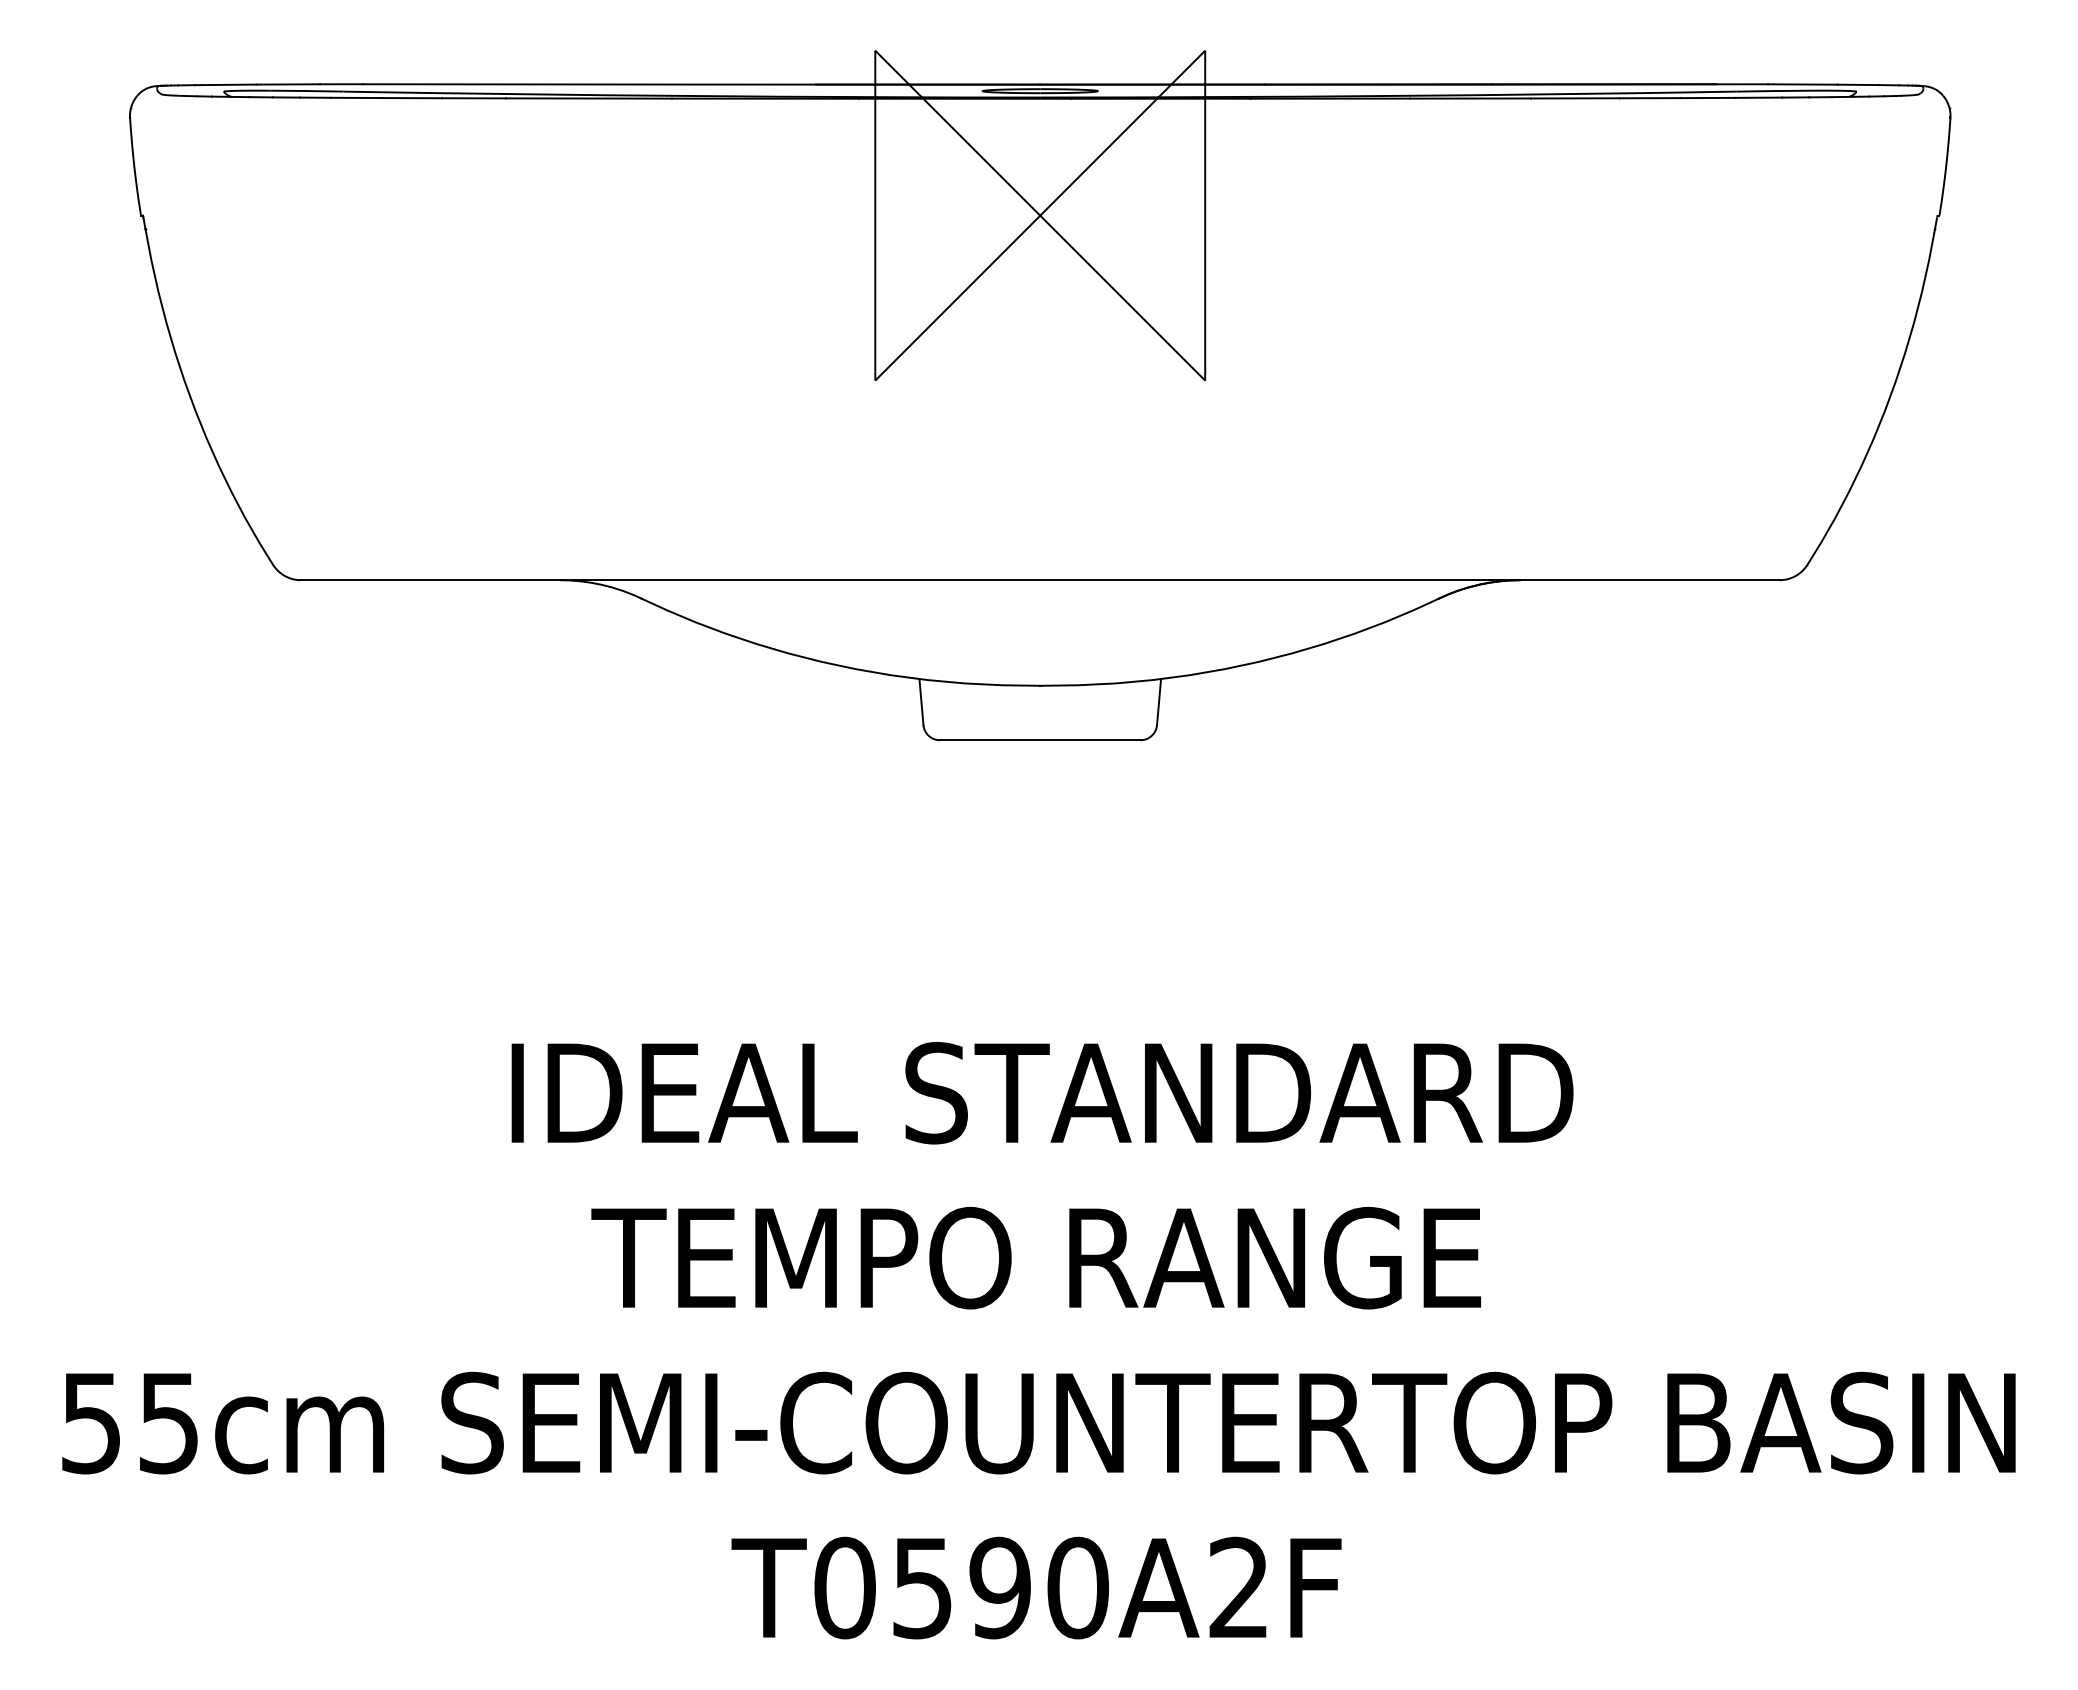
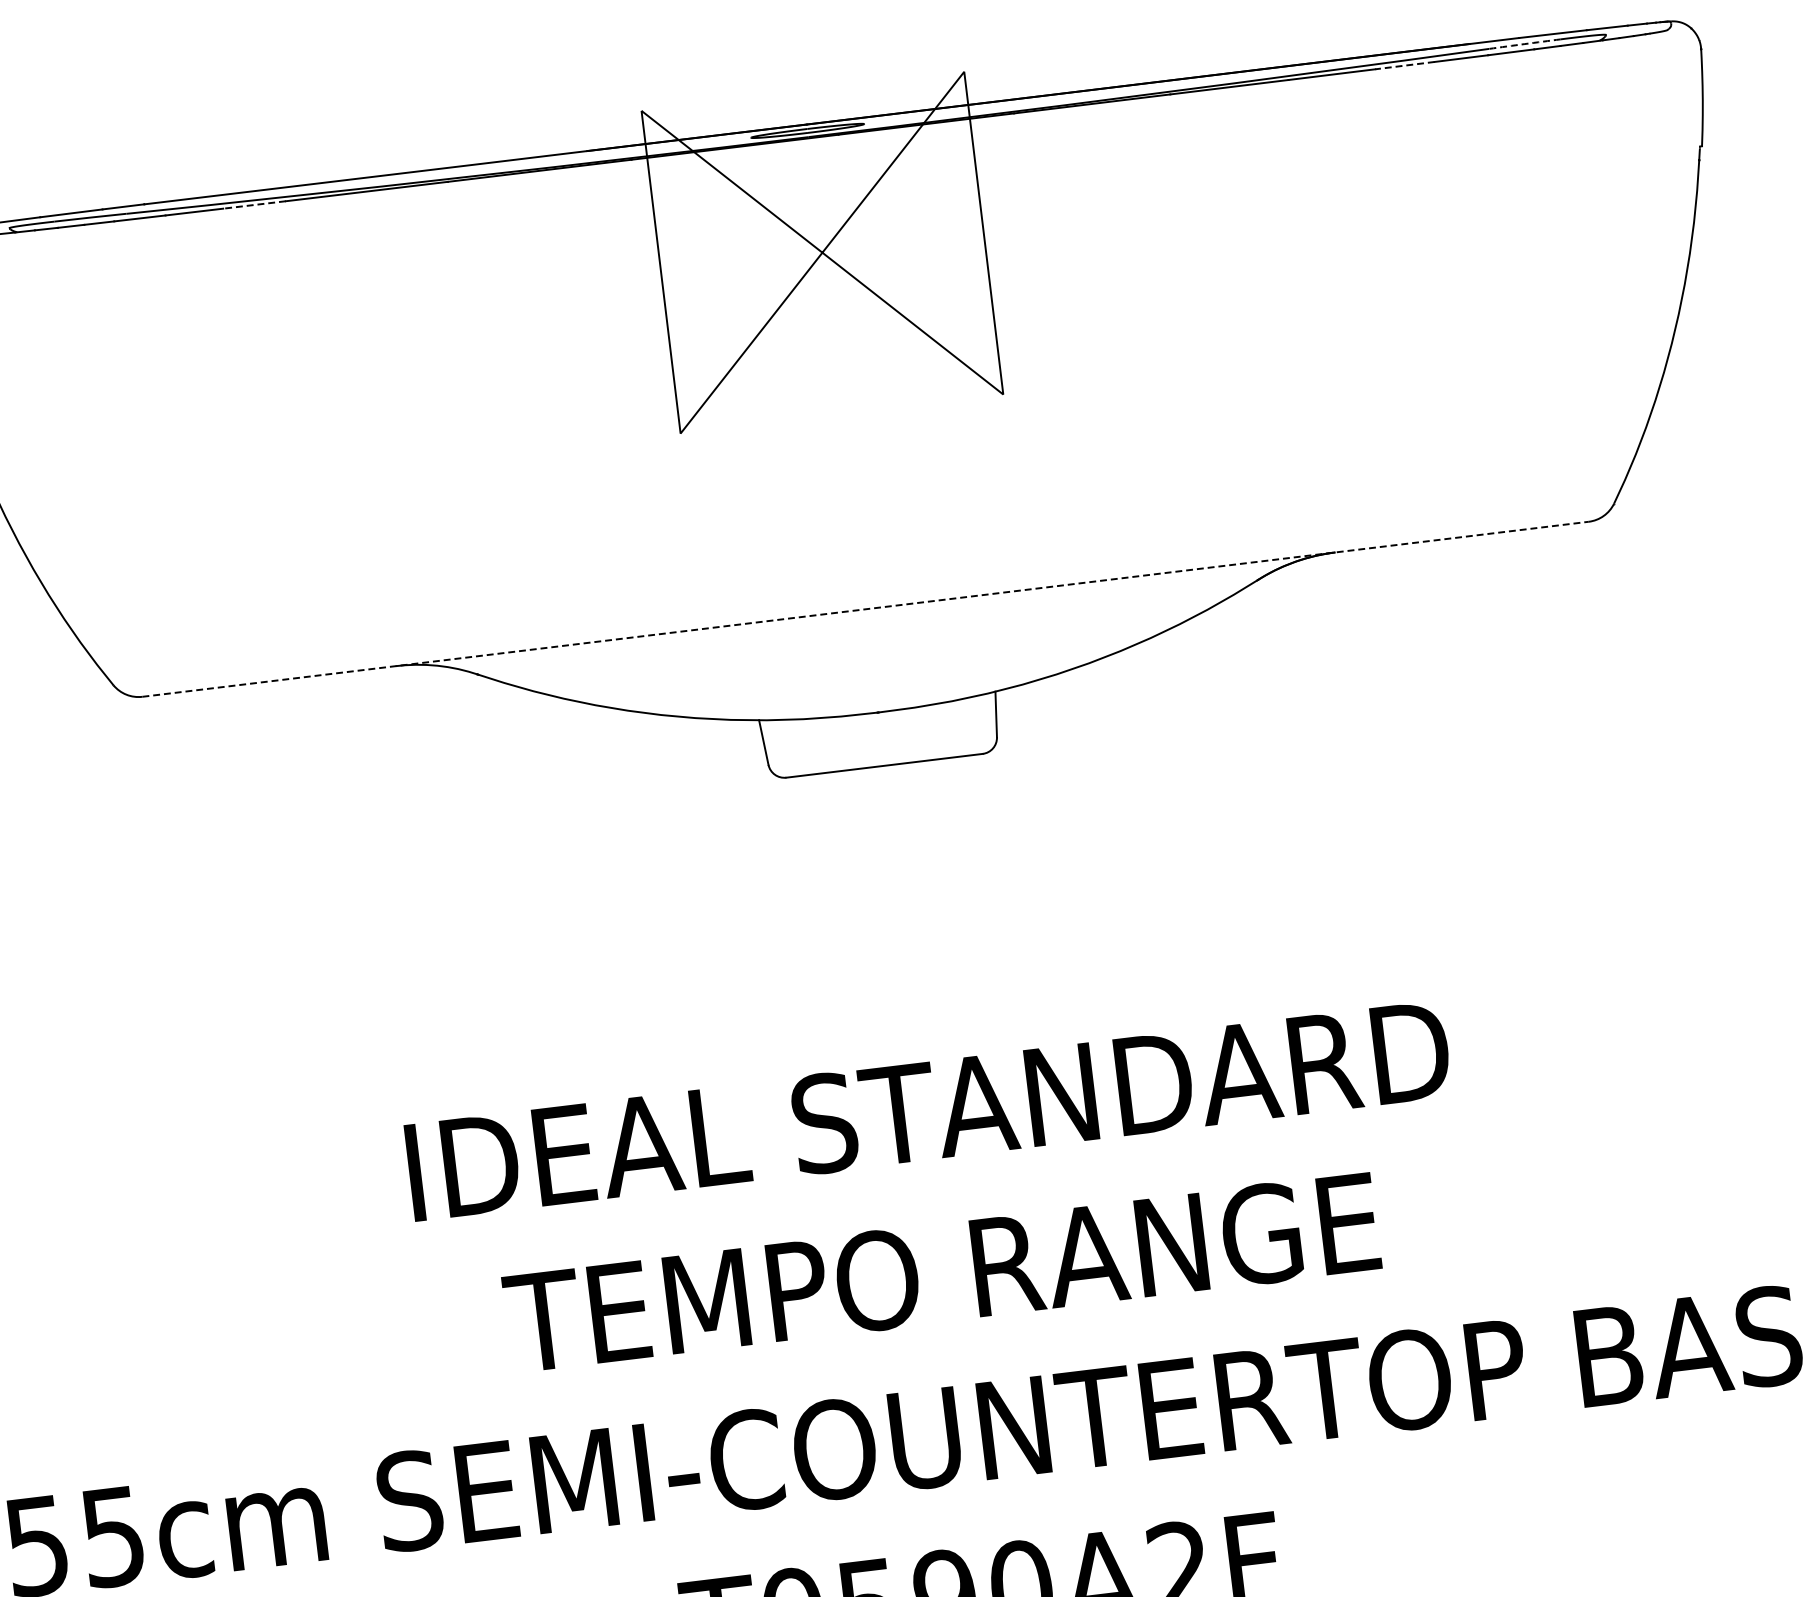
arc: (1773, 91) -> (1524, 44), solid -> dashed
line: (473, 98) -> (254, 205), solid -> dashed
line: (1649, 98) -> (1404, 65), solid -> dashed
line: (1040, 580) -> (865, 609), solid -> dashed

